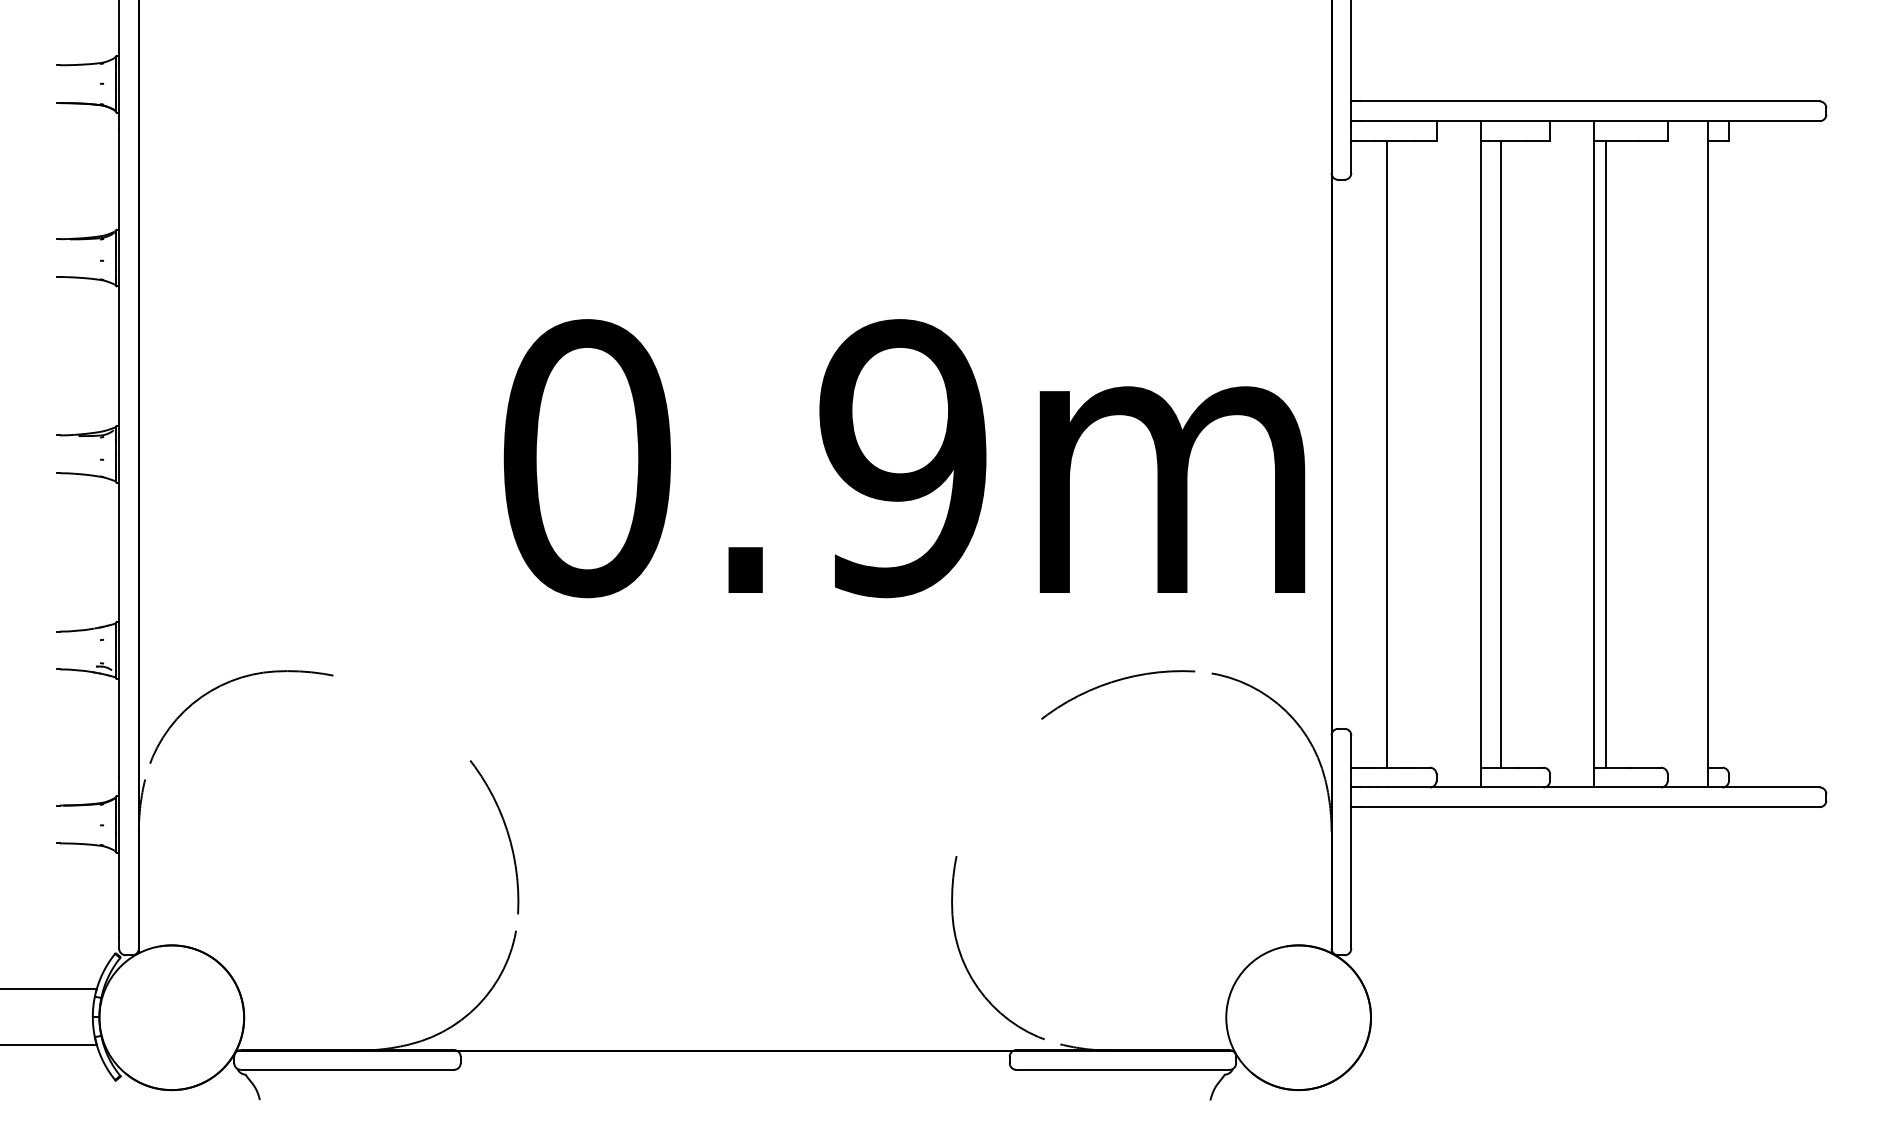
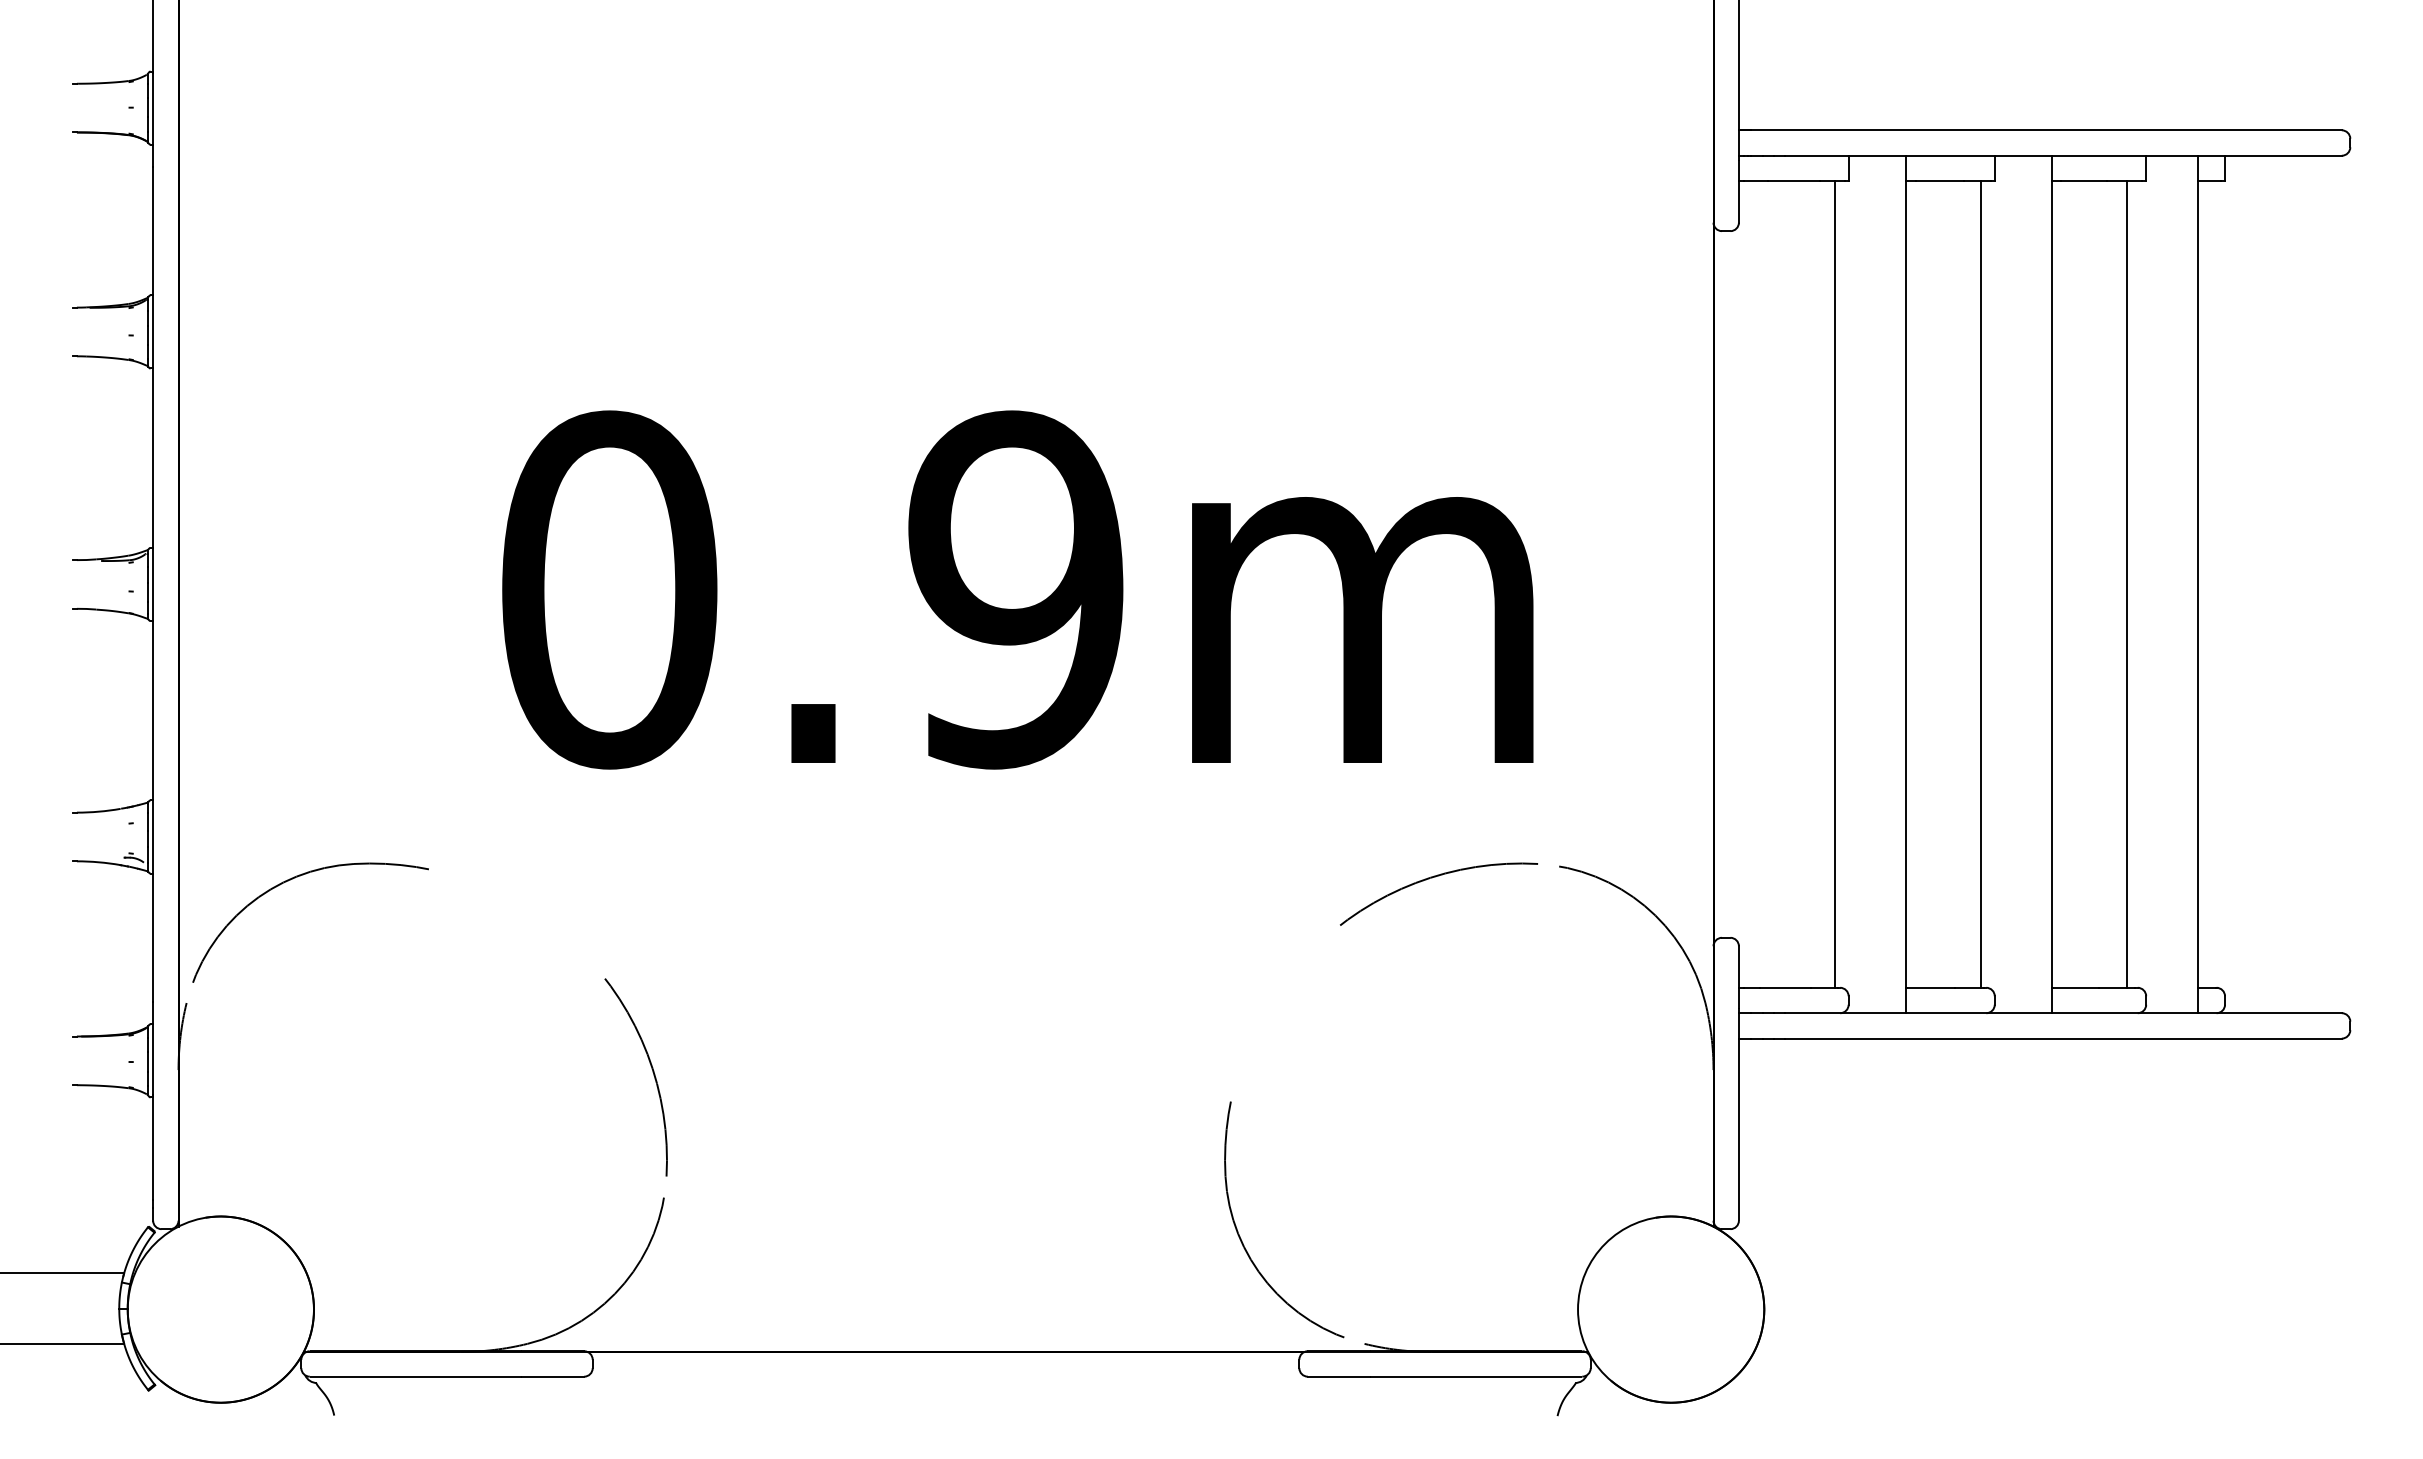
line: (1387, 454) -> (1835, 584), moved
line: (1500, 454) -> (1981, 584), moved
line: (1606, 454) -> (2127, 584), moved
text: (904, 458) -> (1017, 589), moved

